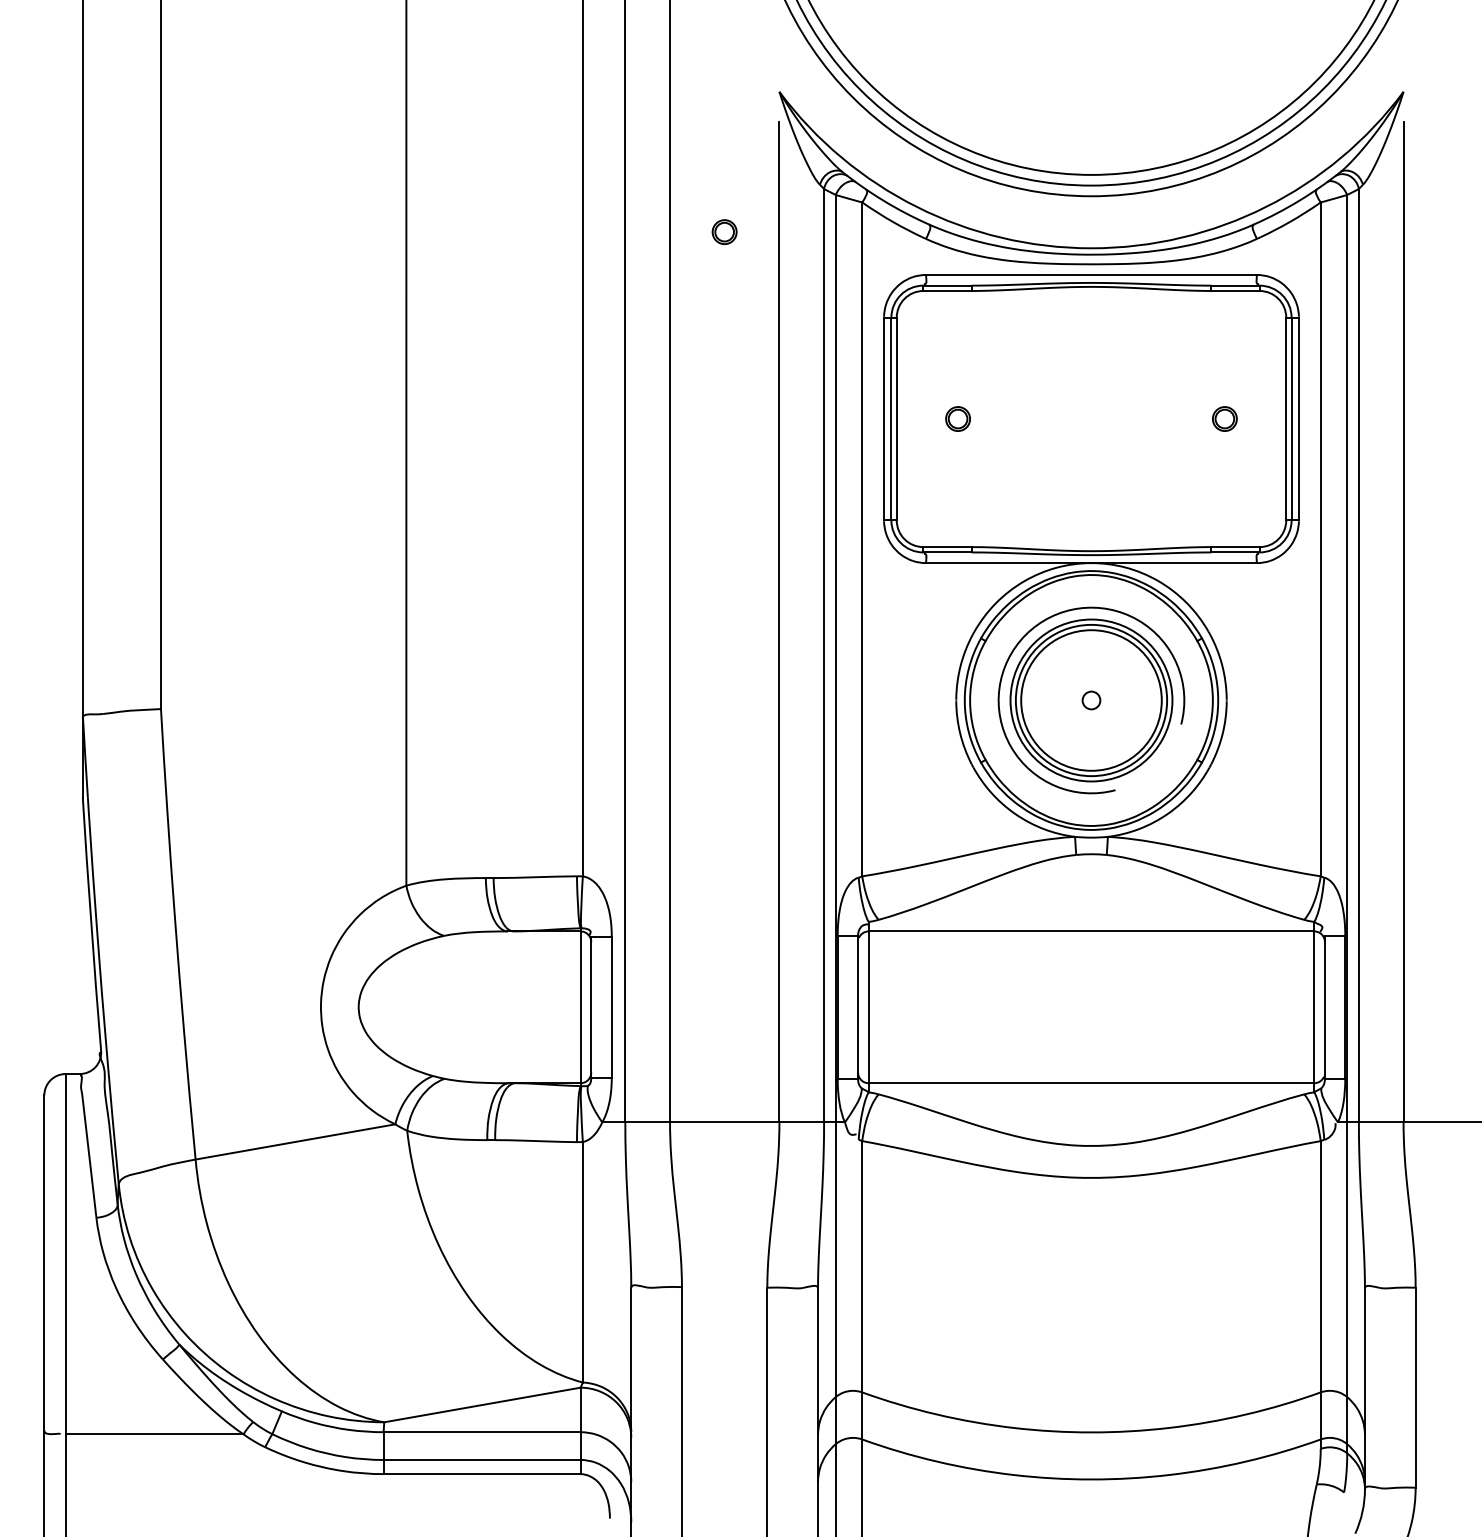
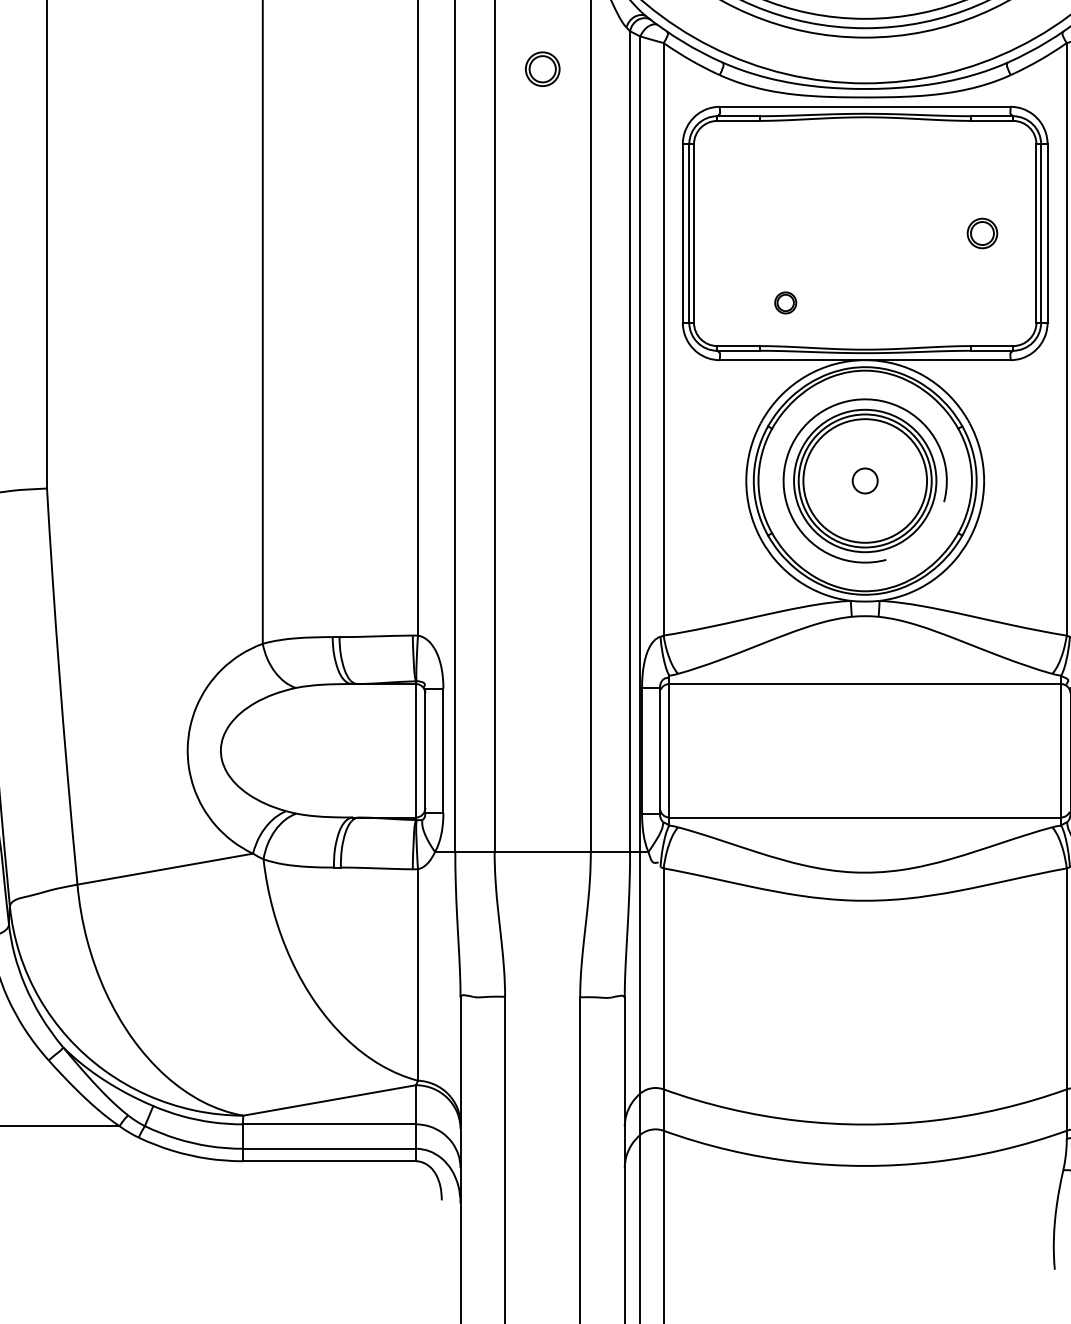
part: (724, 231) -> (542, 68), size x1.6
part: (957, 418) -> (785, 302), moved
part: (1224, 418) -> (982, 233), size x1.4
circle: (1091, 700) -> (865, 480), size x1.6

